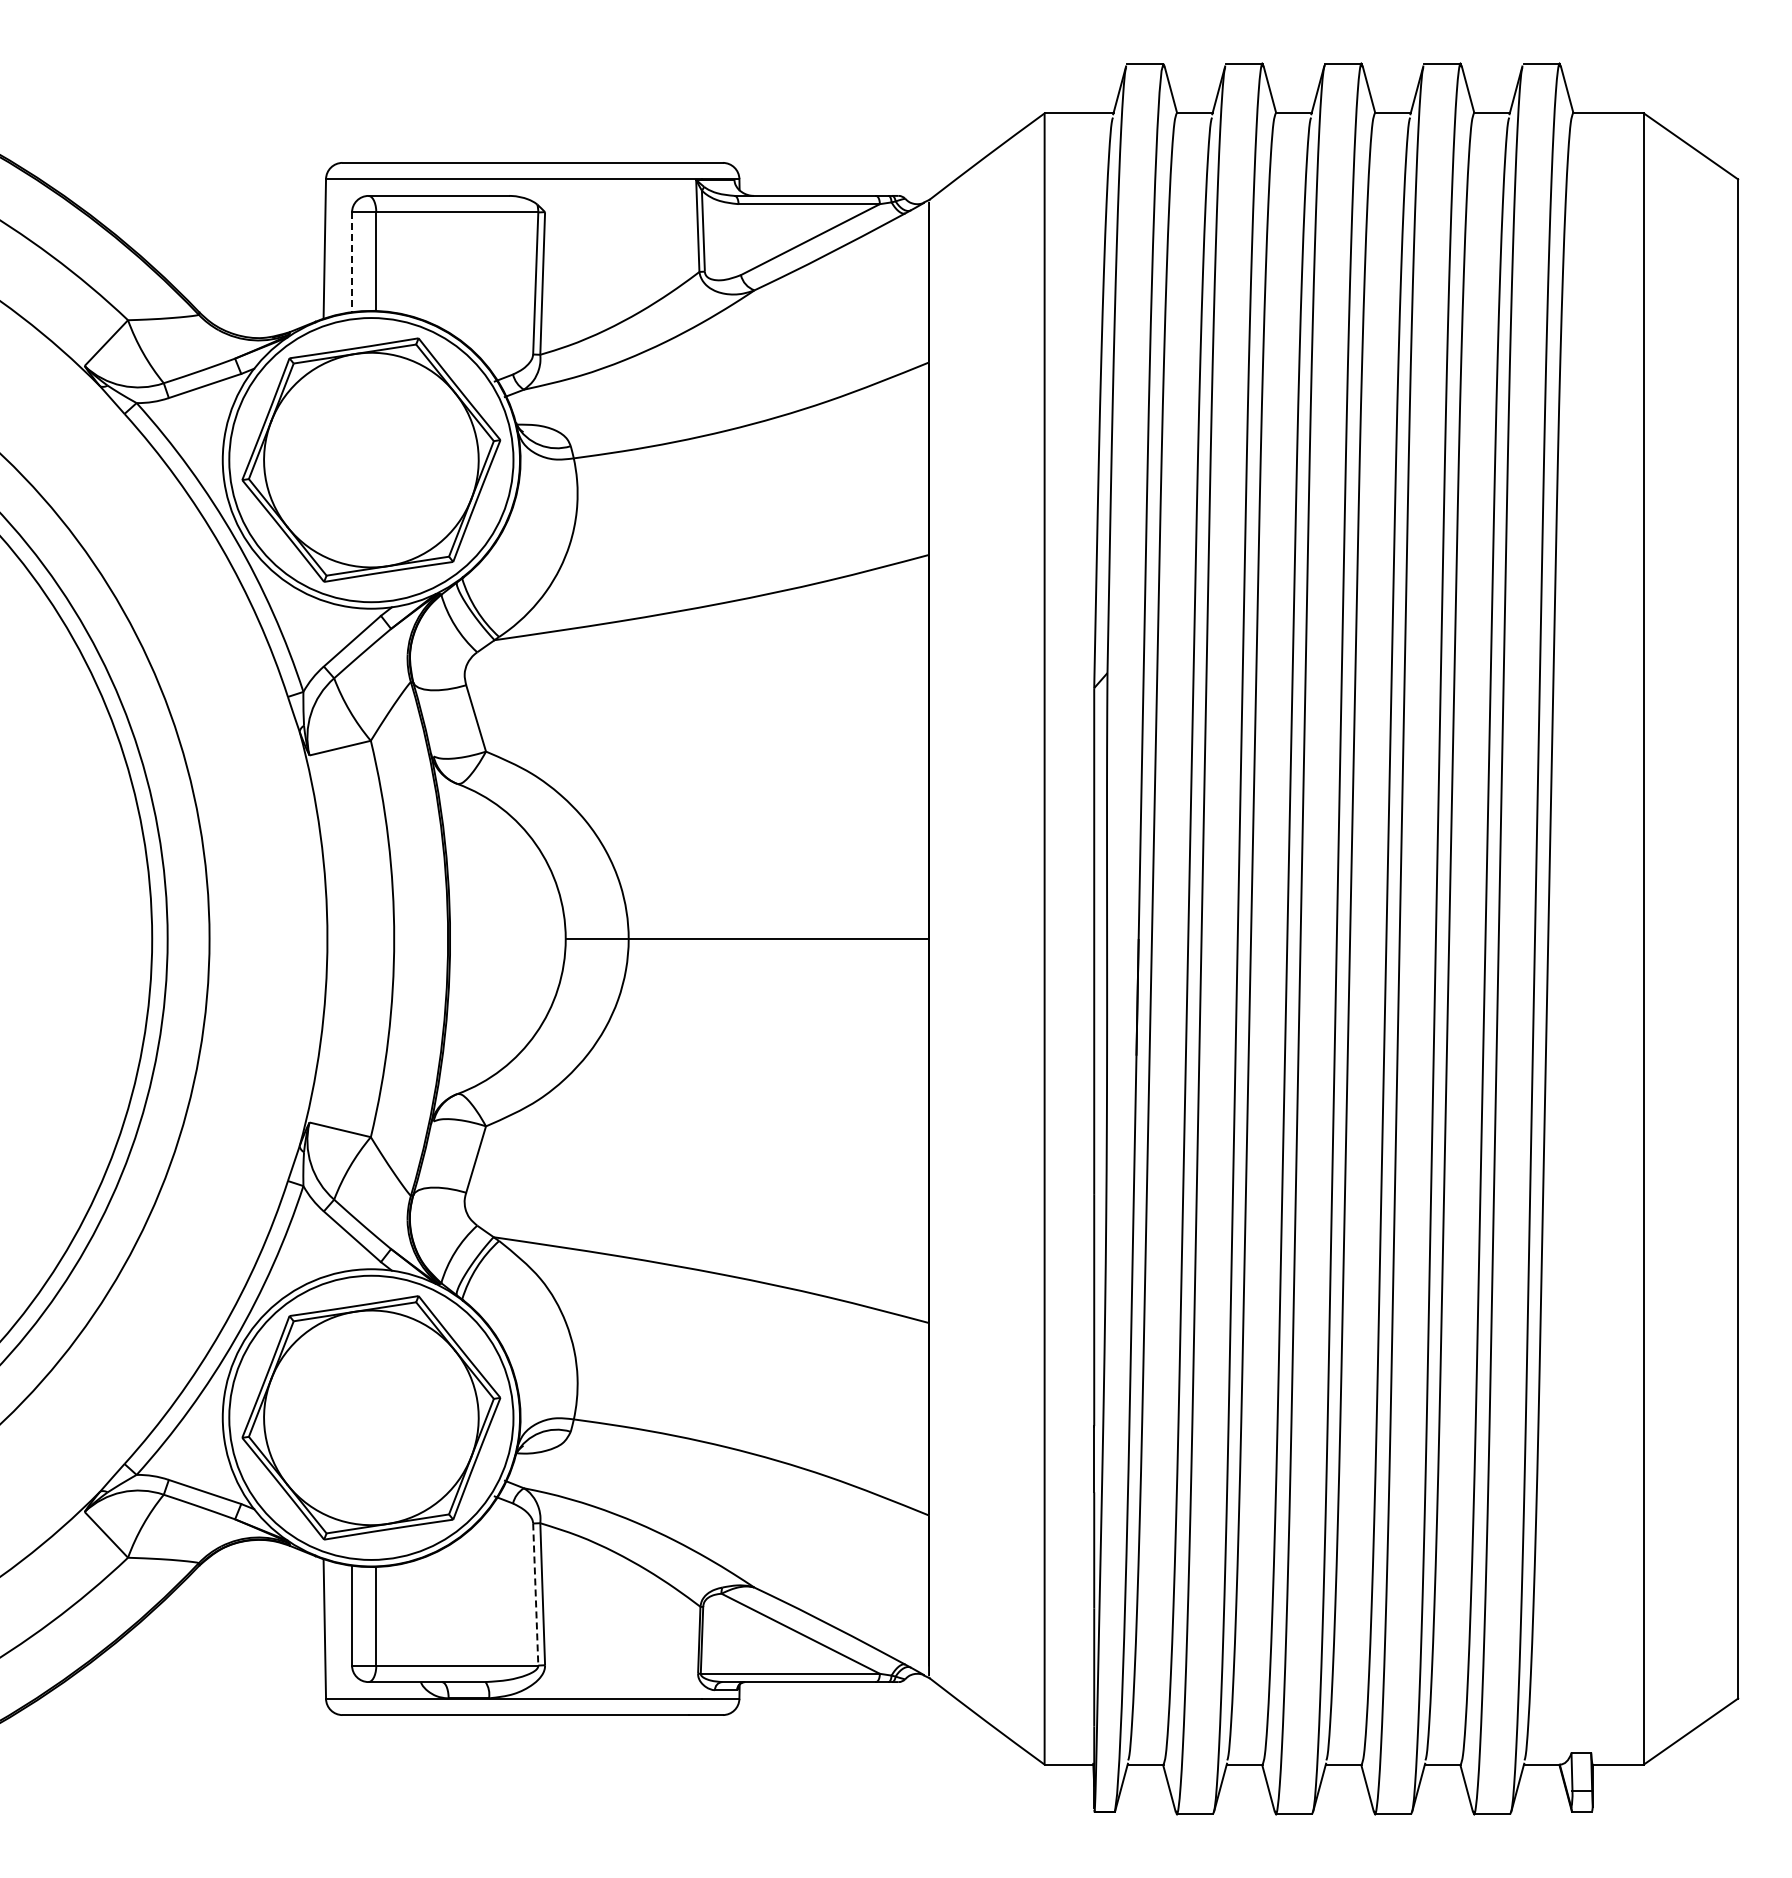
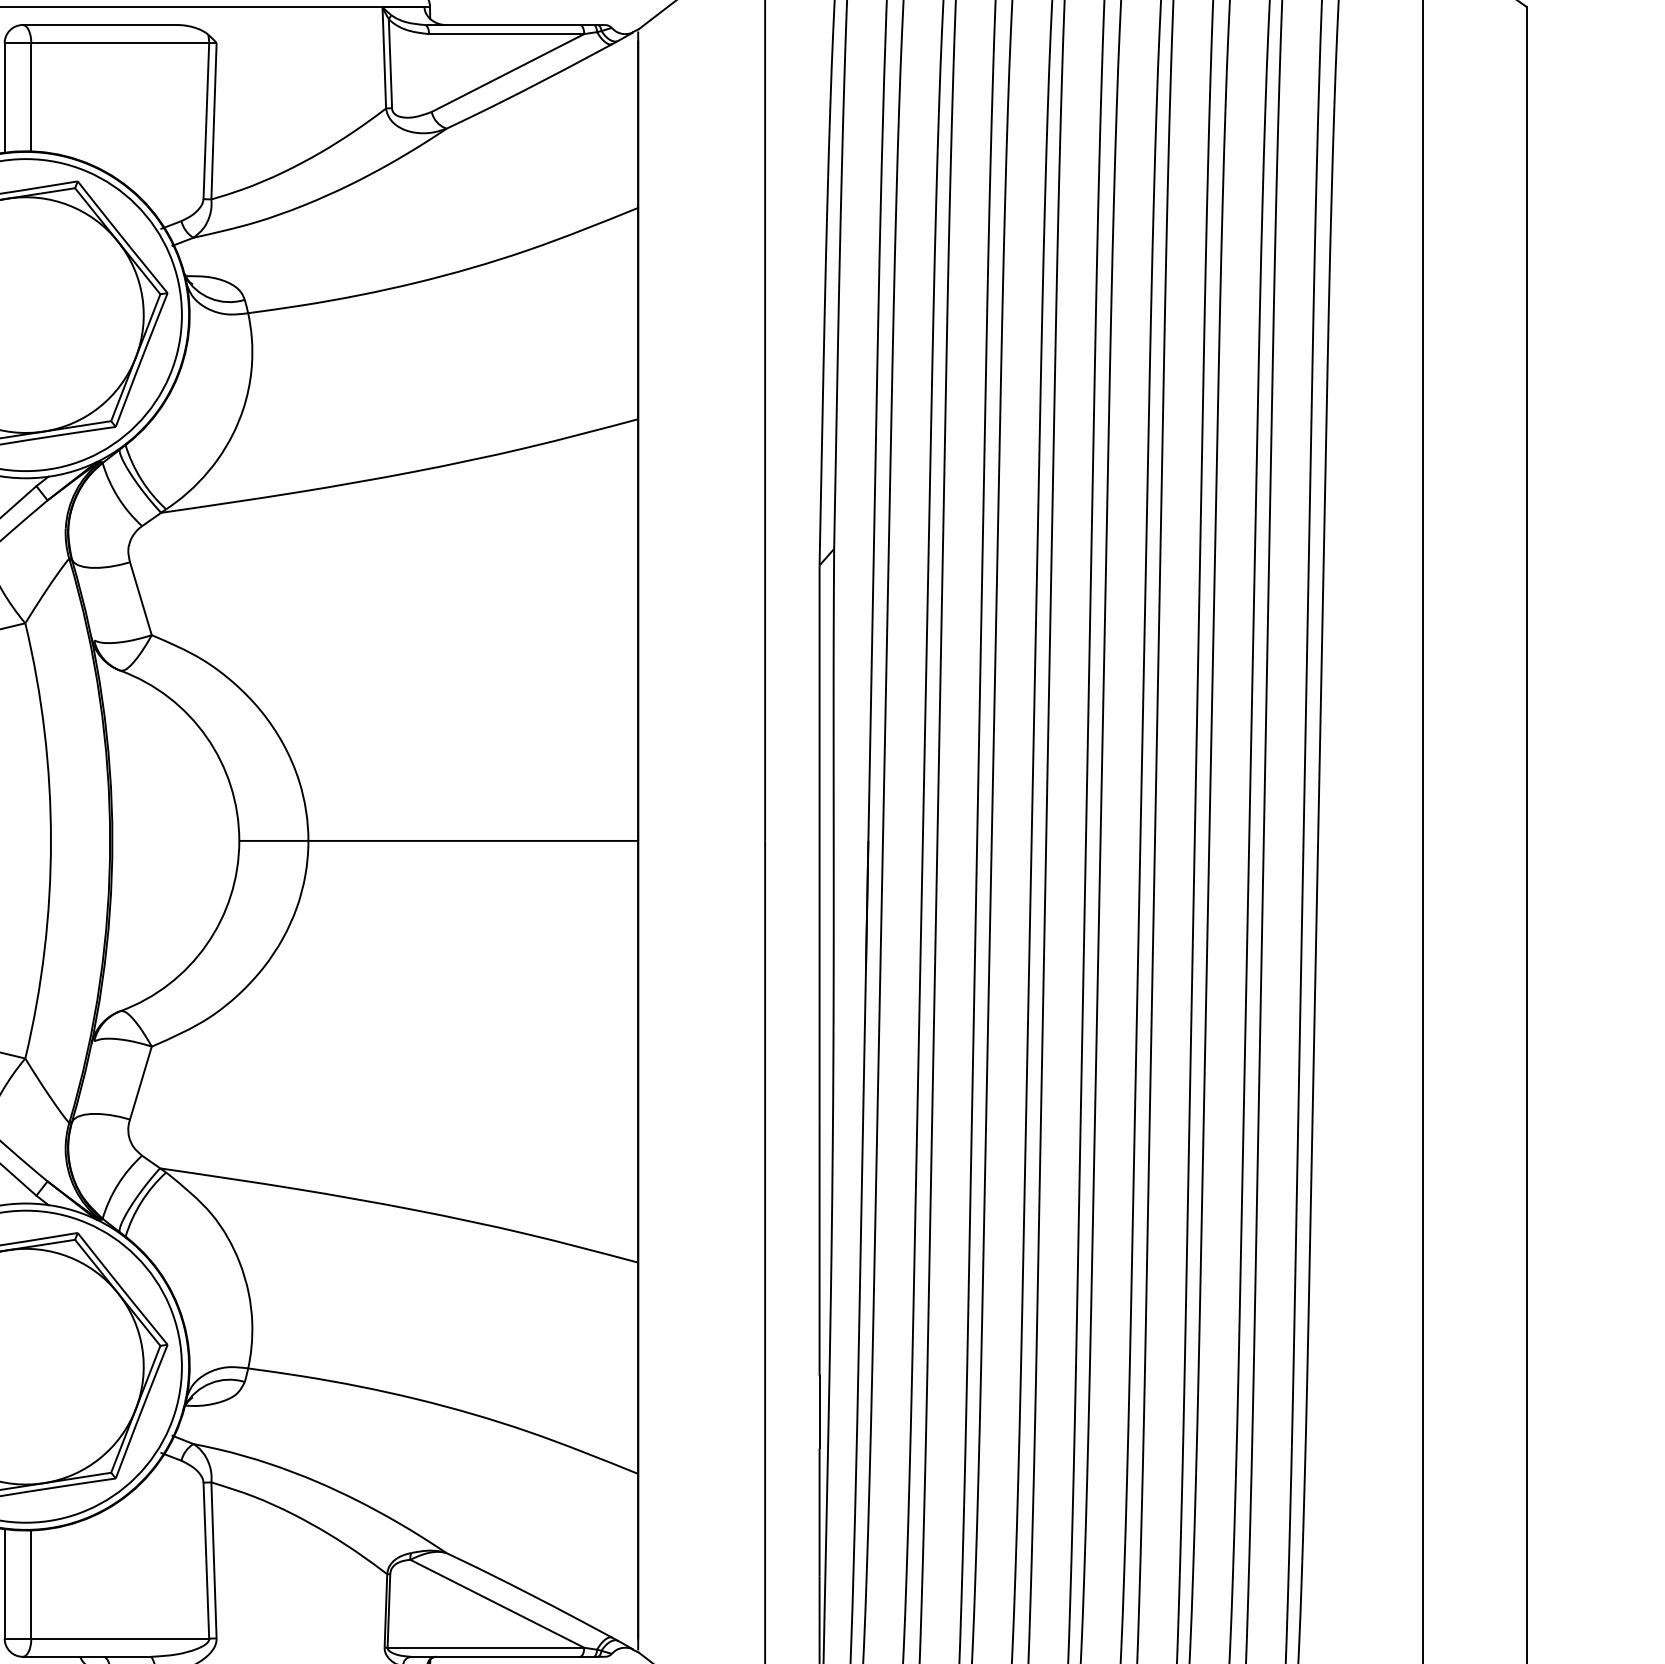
line: (352, 262) -> (5, 98), dashed -> solid
line: (535, 1595) -> (206, 1561), dashed -> solid

